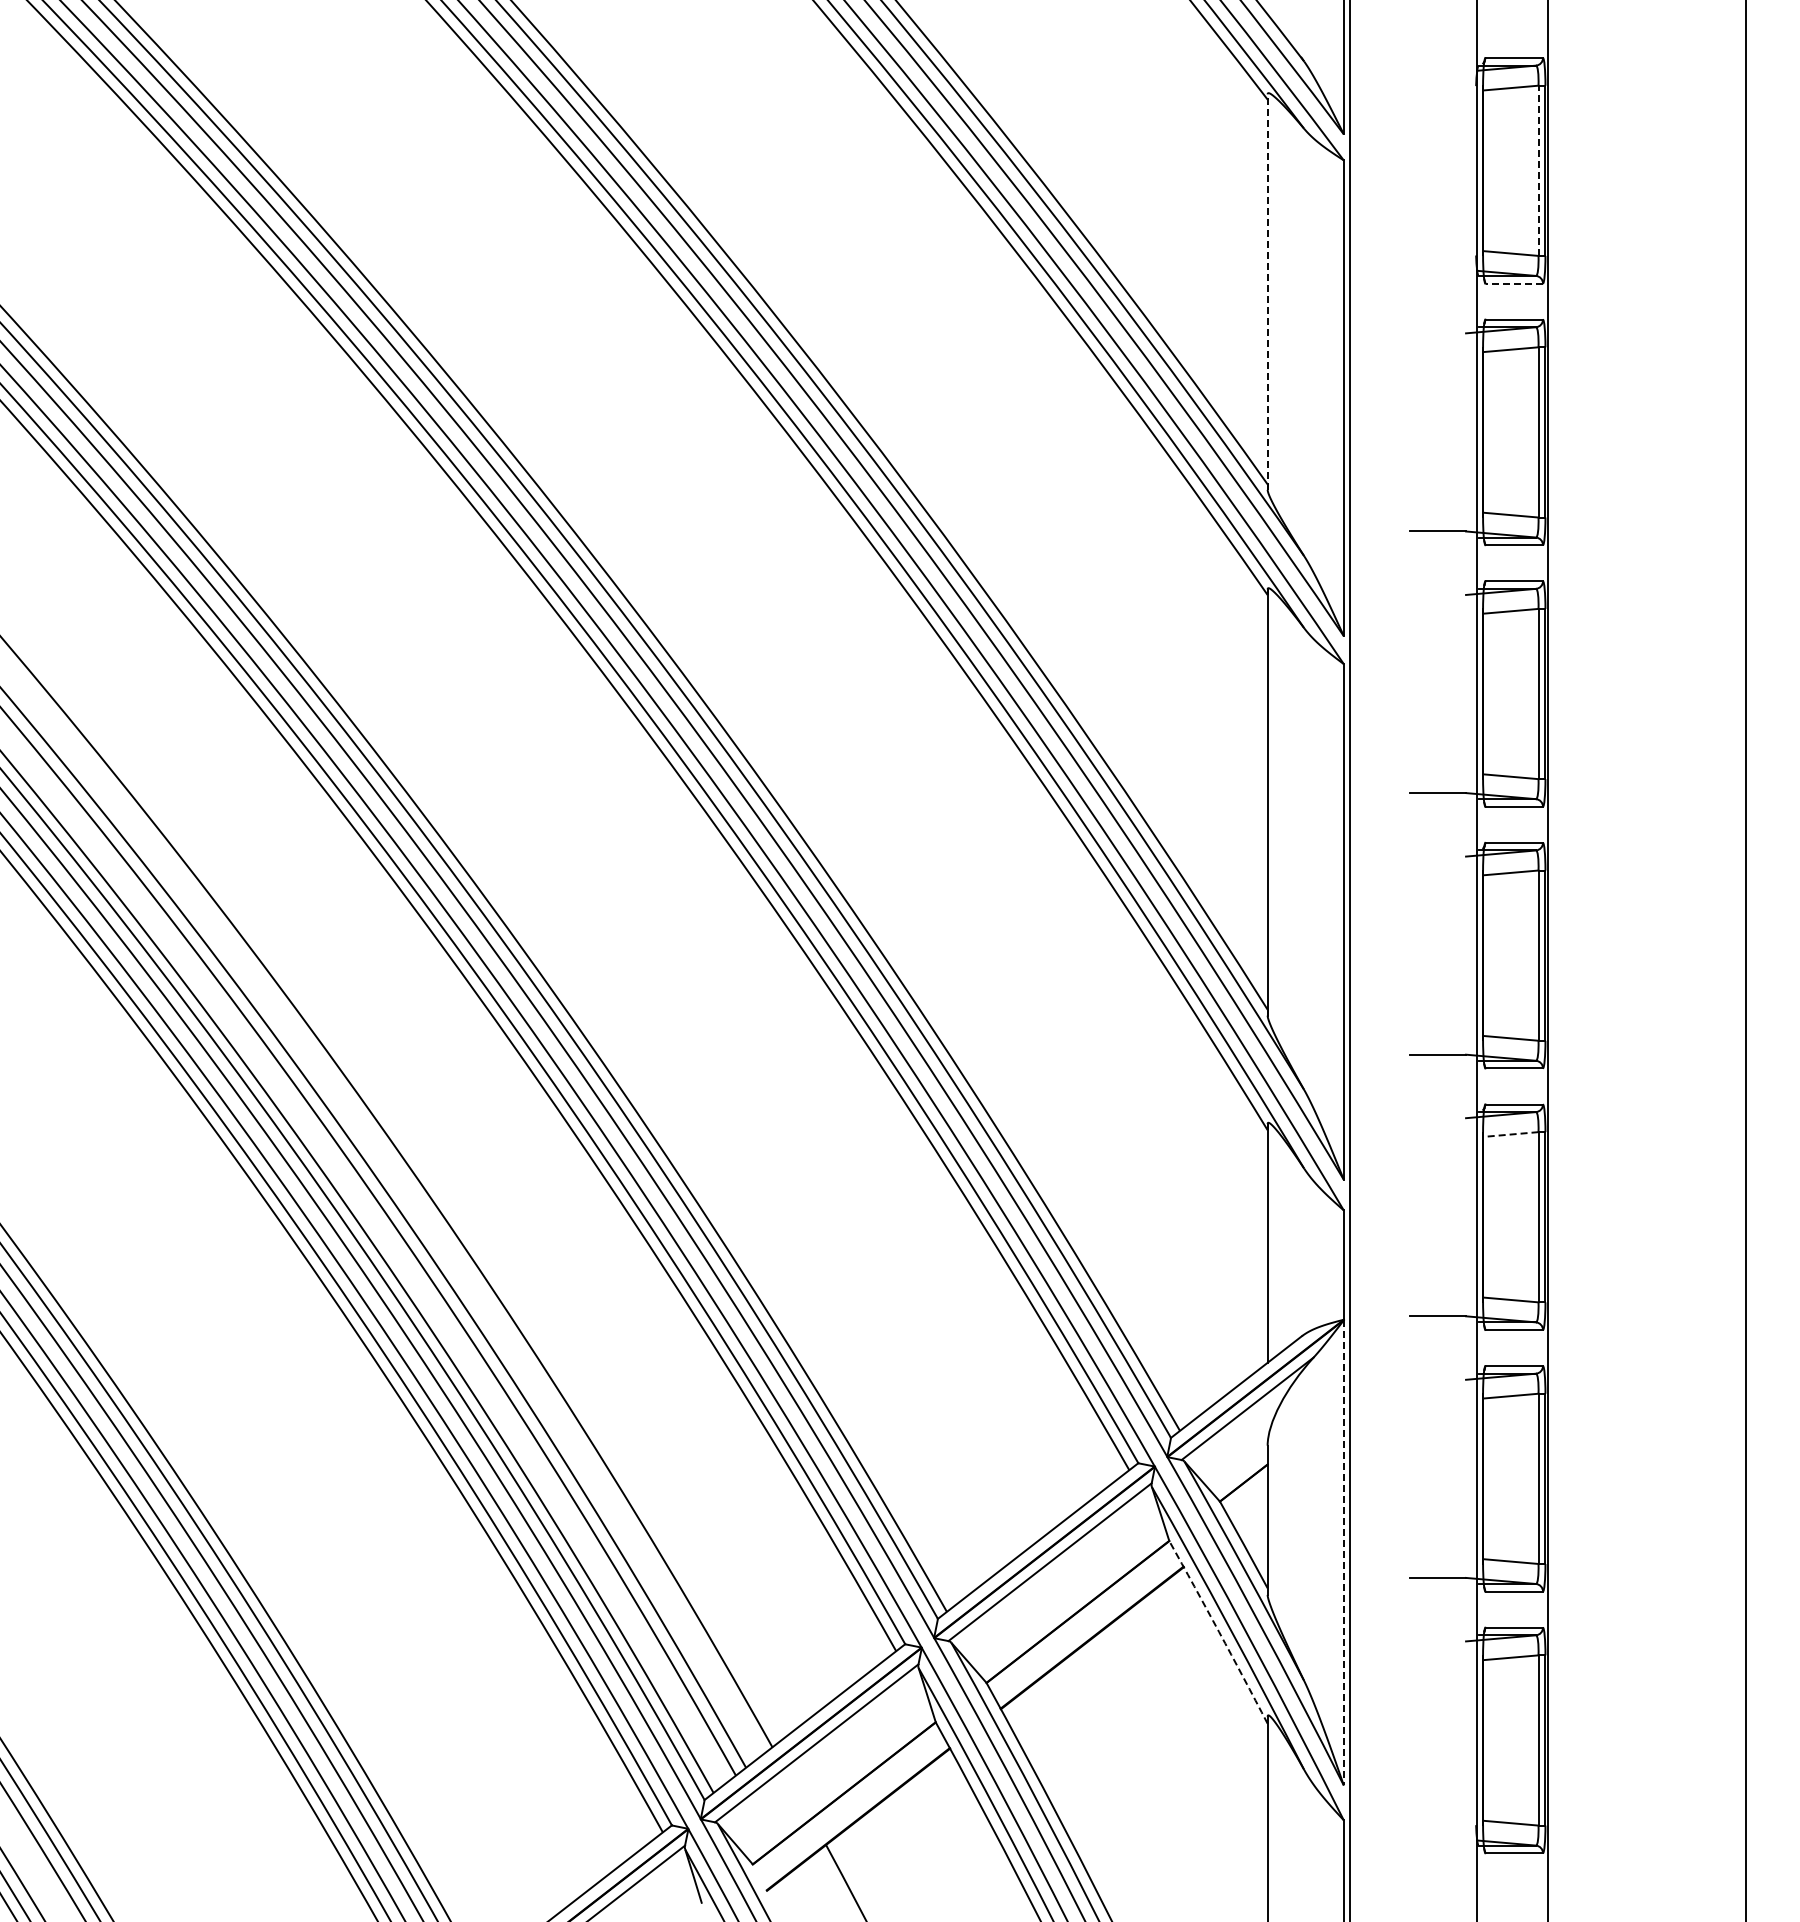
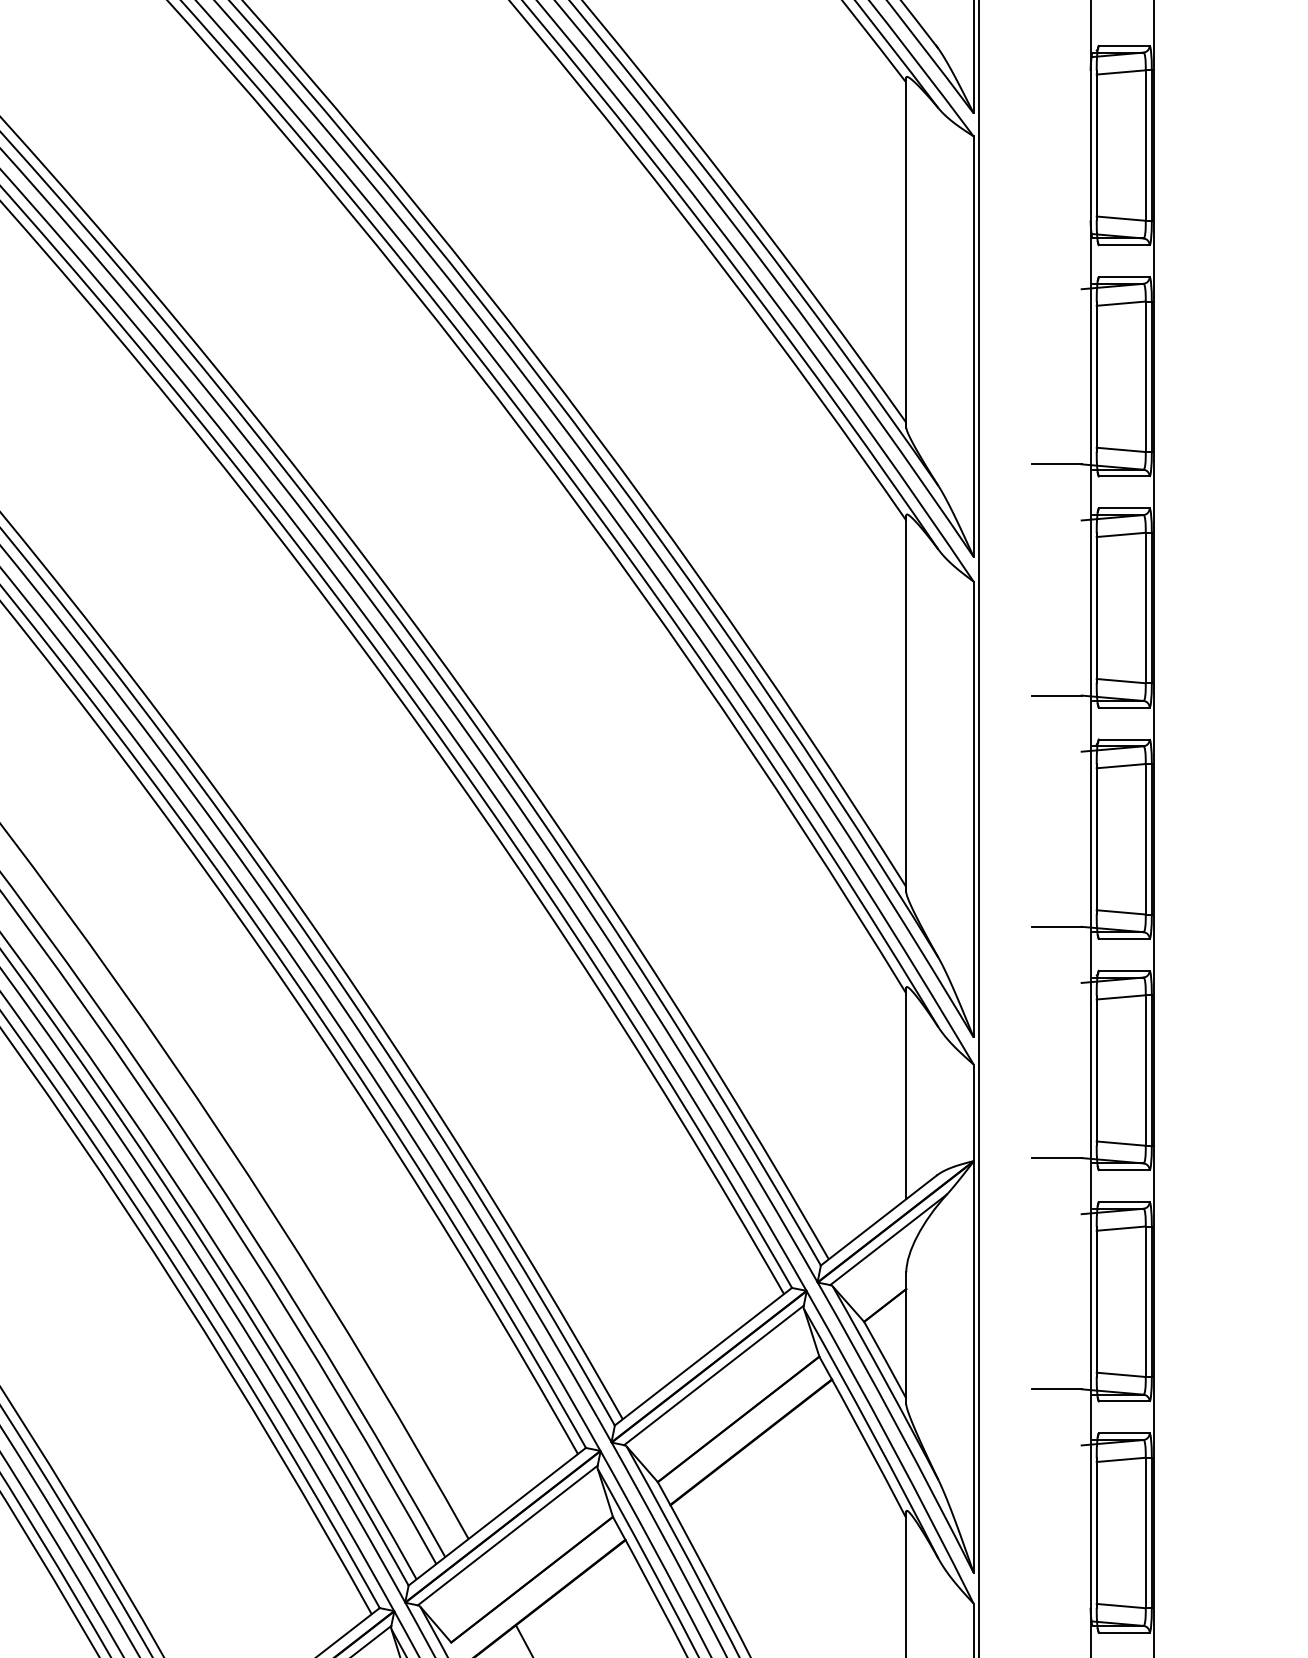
line: (1538, 170) -> (1145, 145), dashed -> solid
line: (1514, 283) -> (1124, 245), dashed -> solid
line: (1267, 292) -> (906, 253), dashed -> solid
line: (1510, 1134) -> (1120, 997), dashed -> solid
line: (1343, 1552) -> (973, 1366), dashed -> solid
arc: (1219, 1632) -> (863, 1437), dashed -> solid

